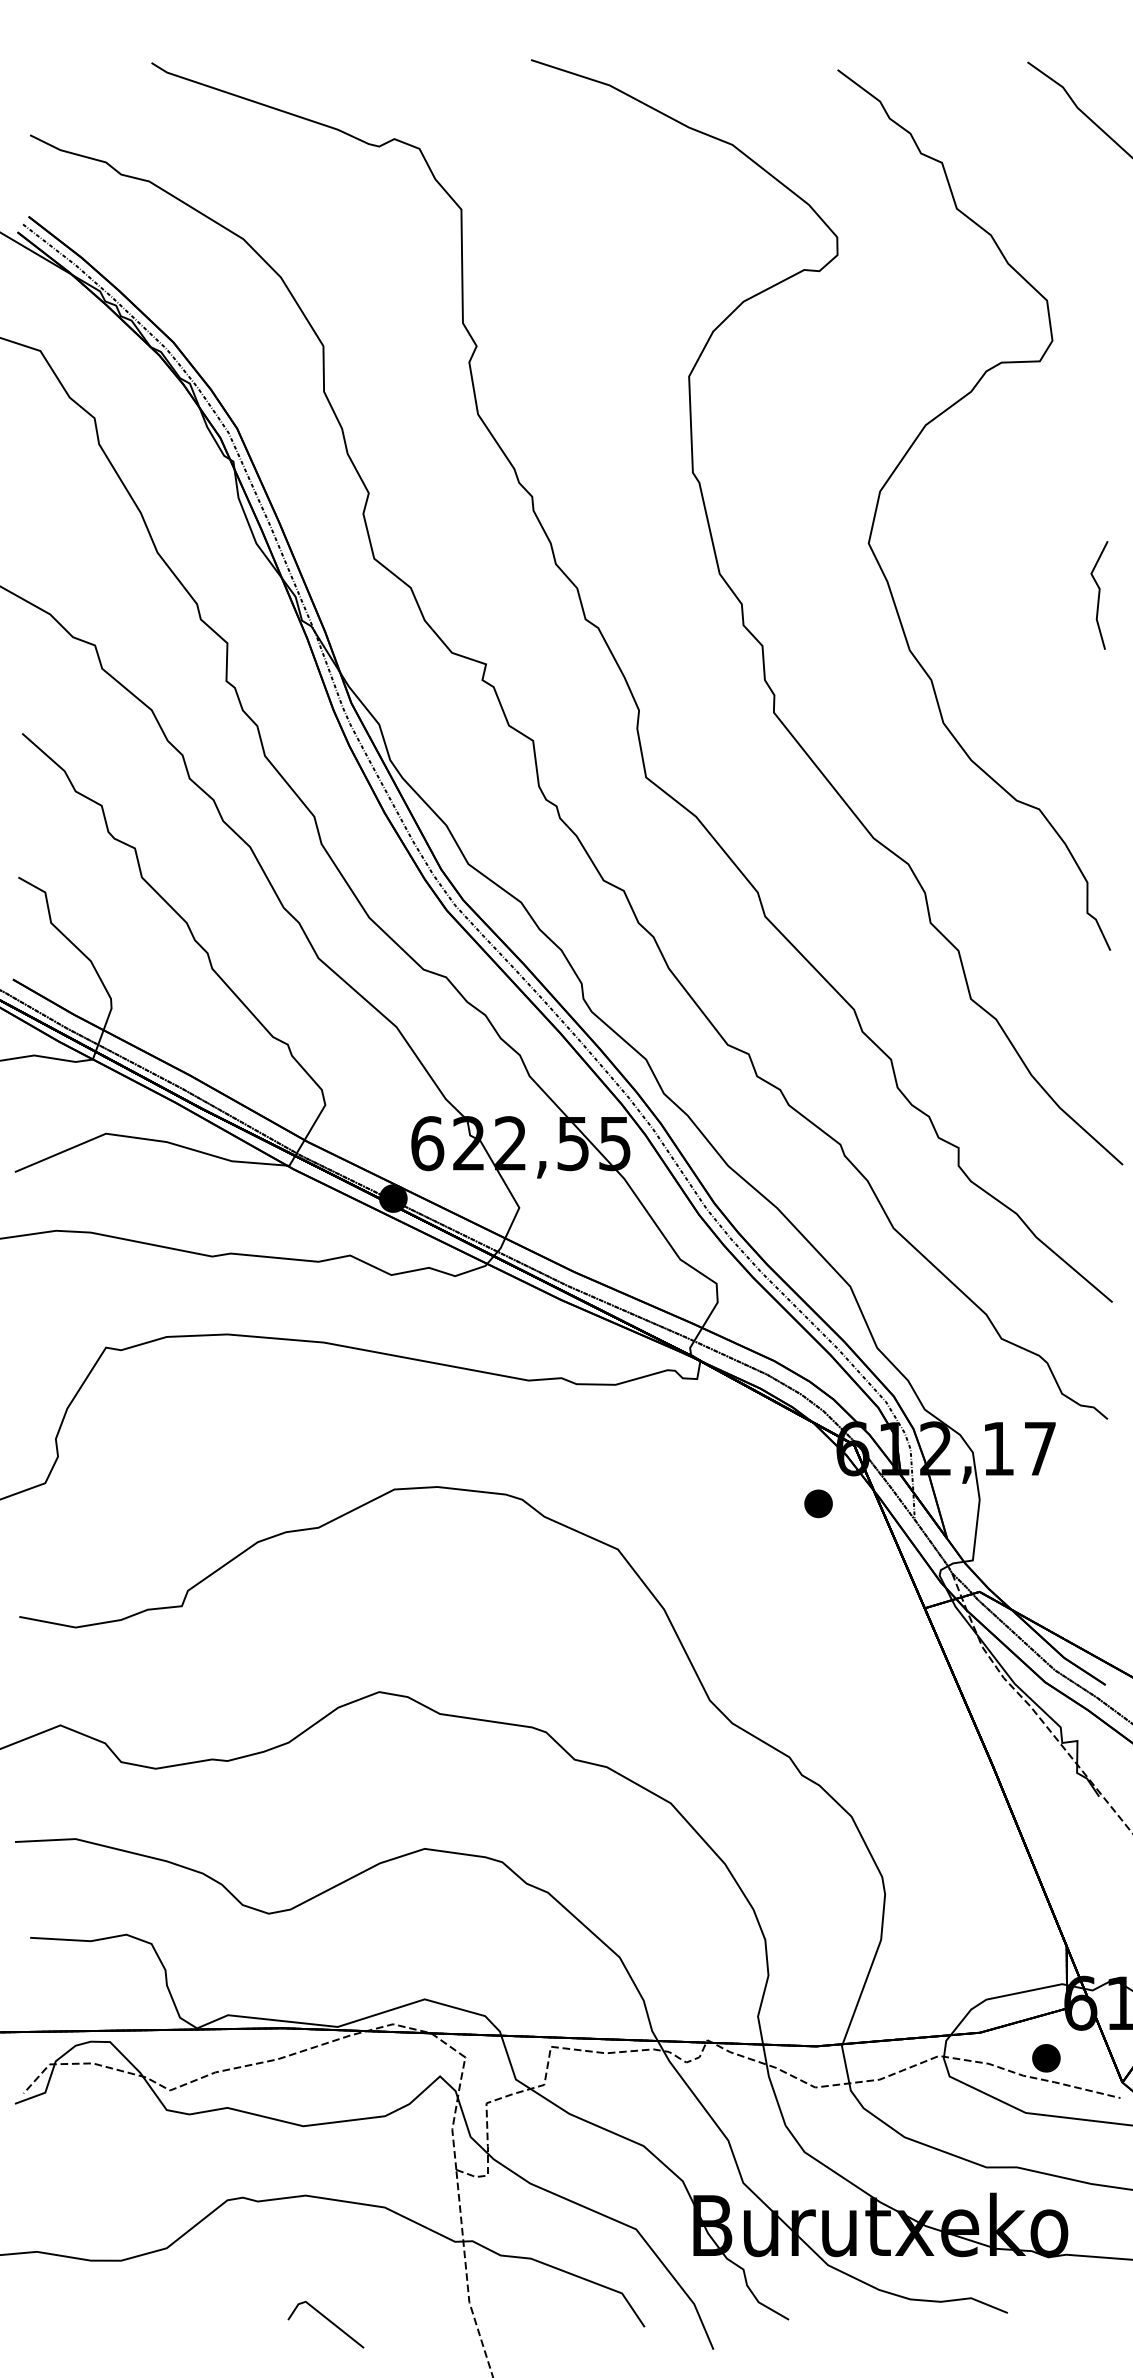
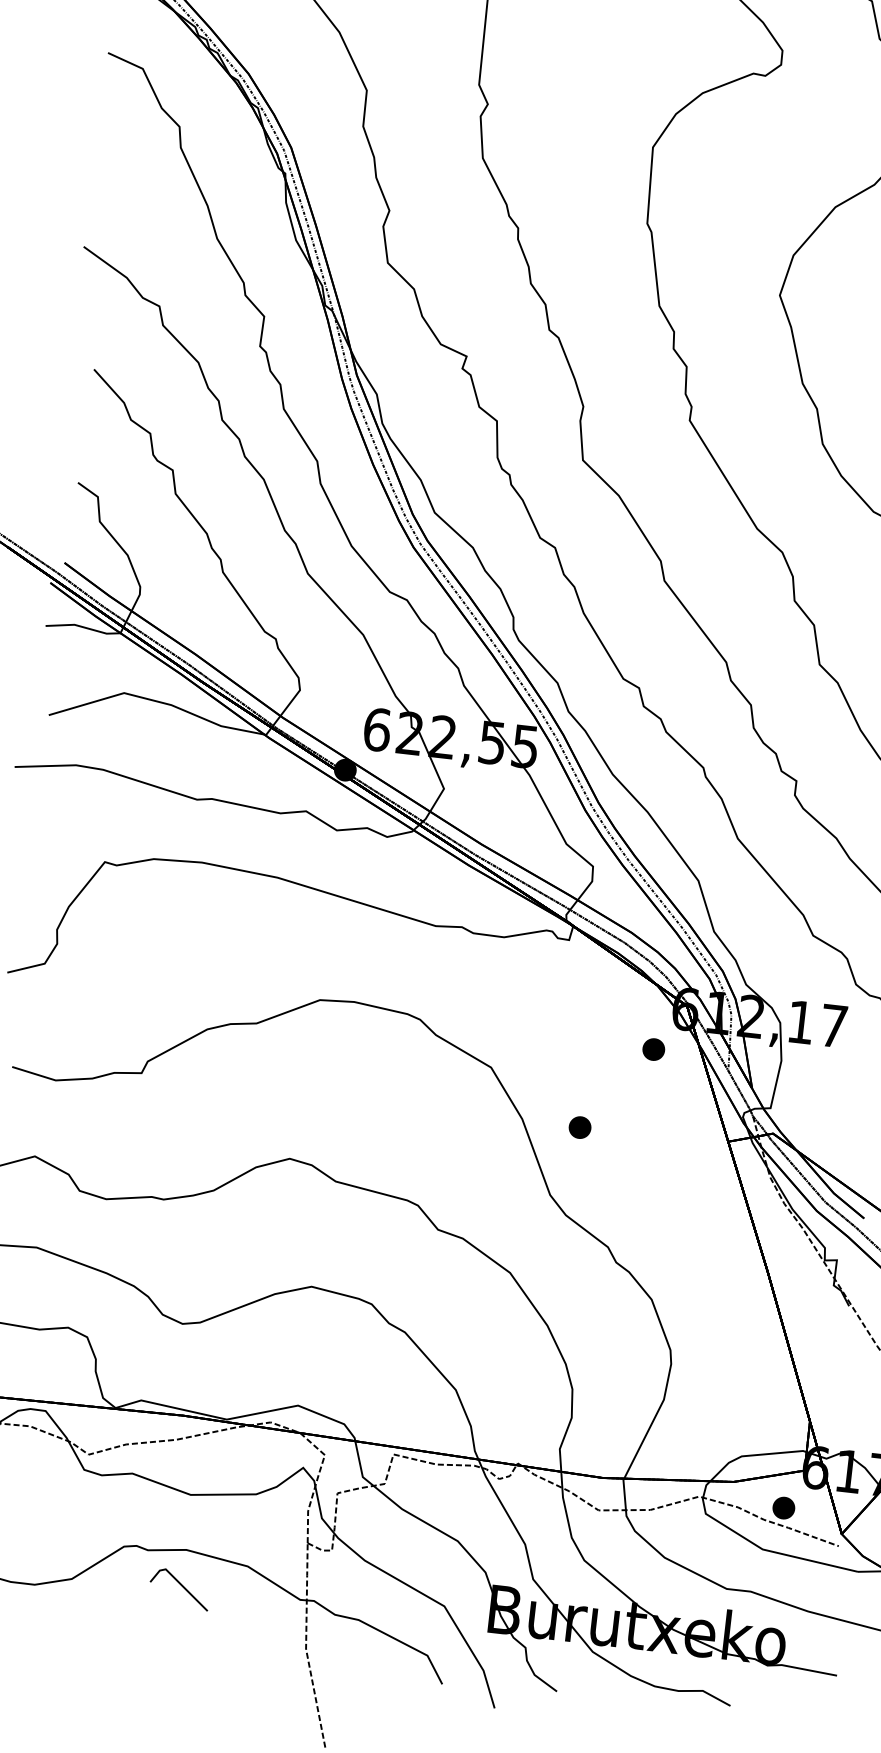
part: (737, 1611) -> (580, 1127), added
line: (328, 2321) -> (181, 1586), moved

